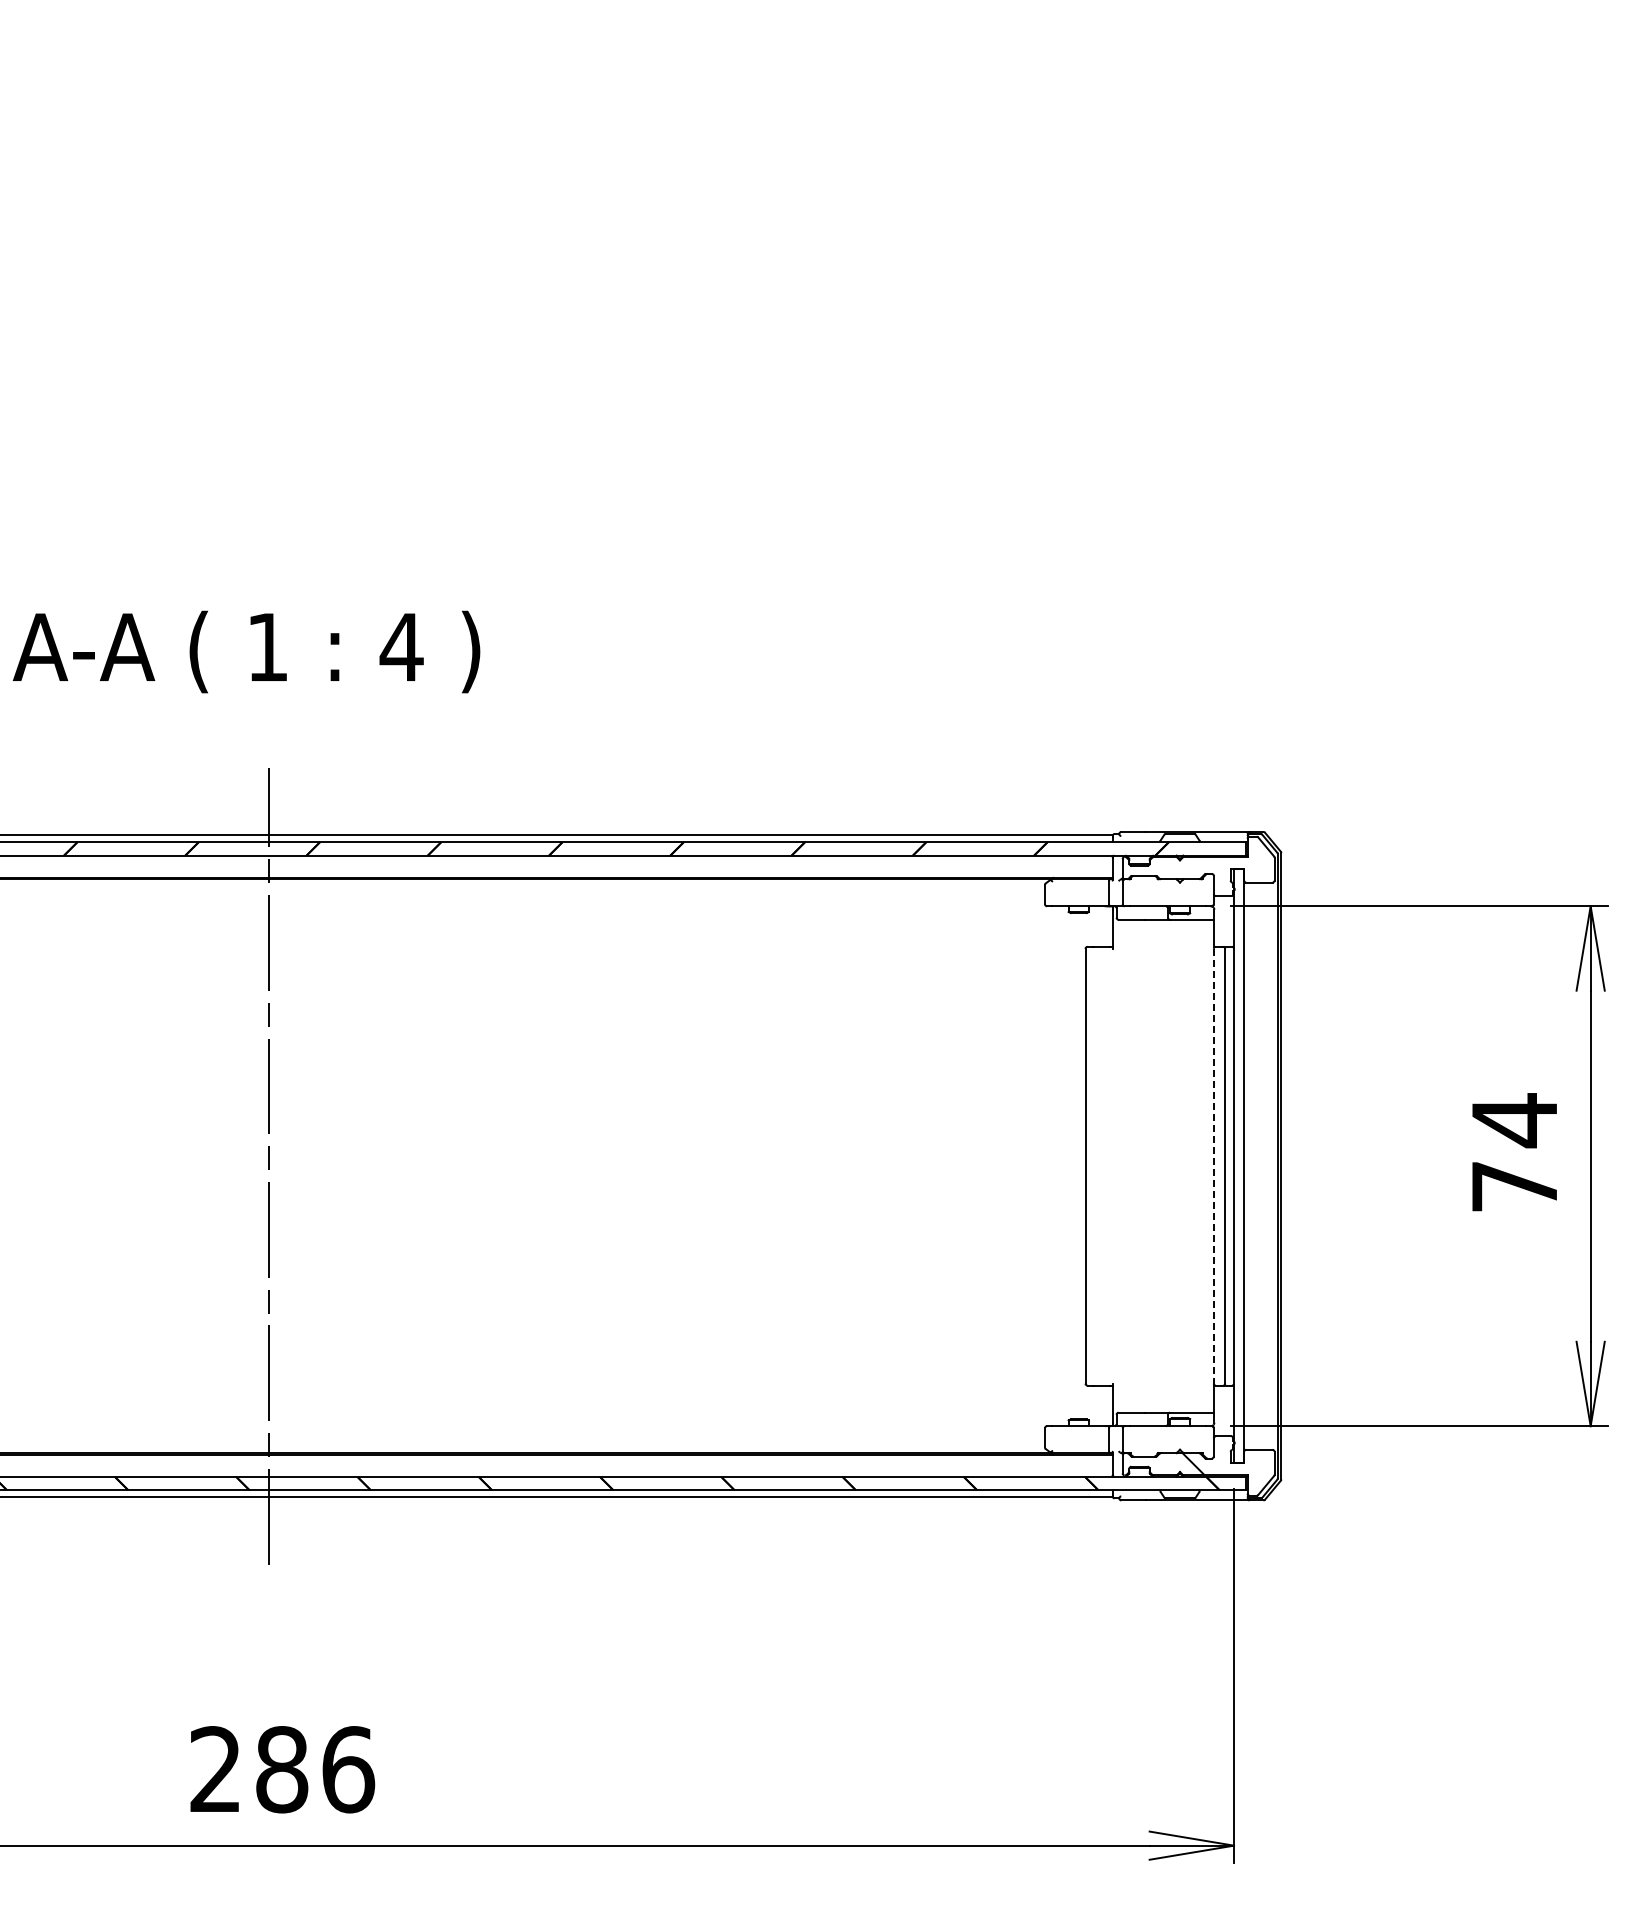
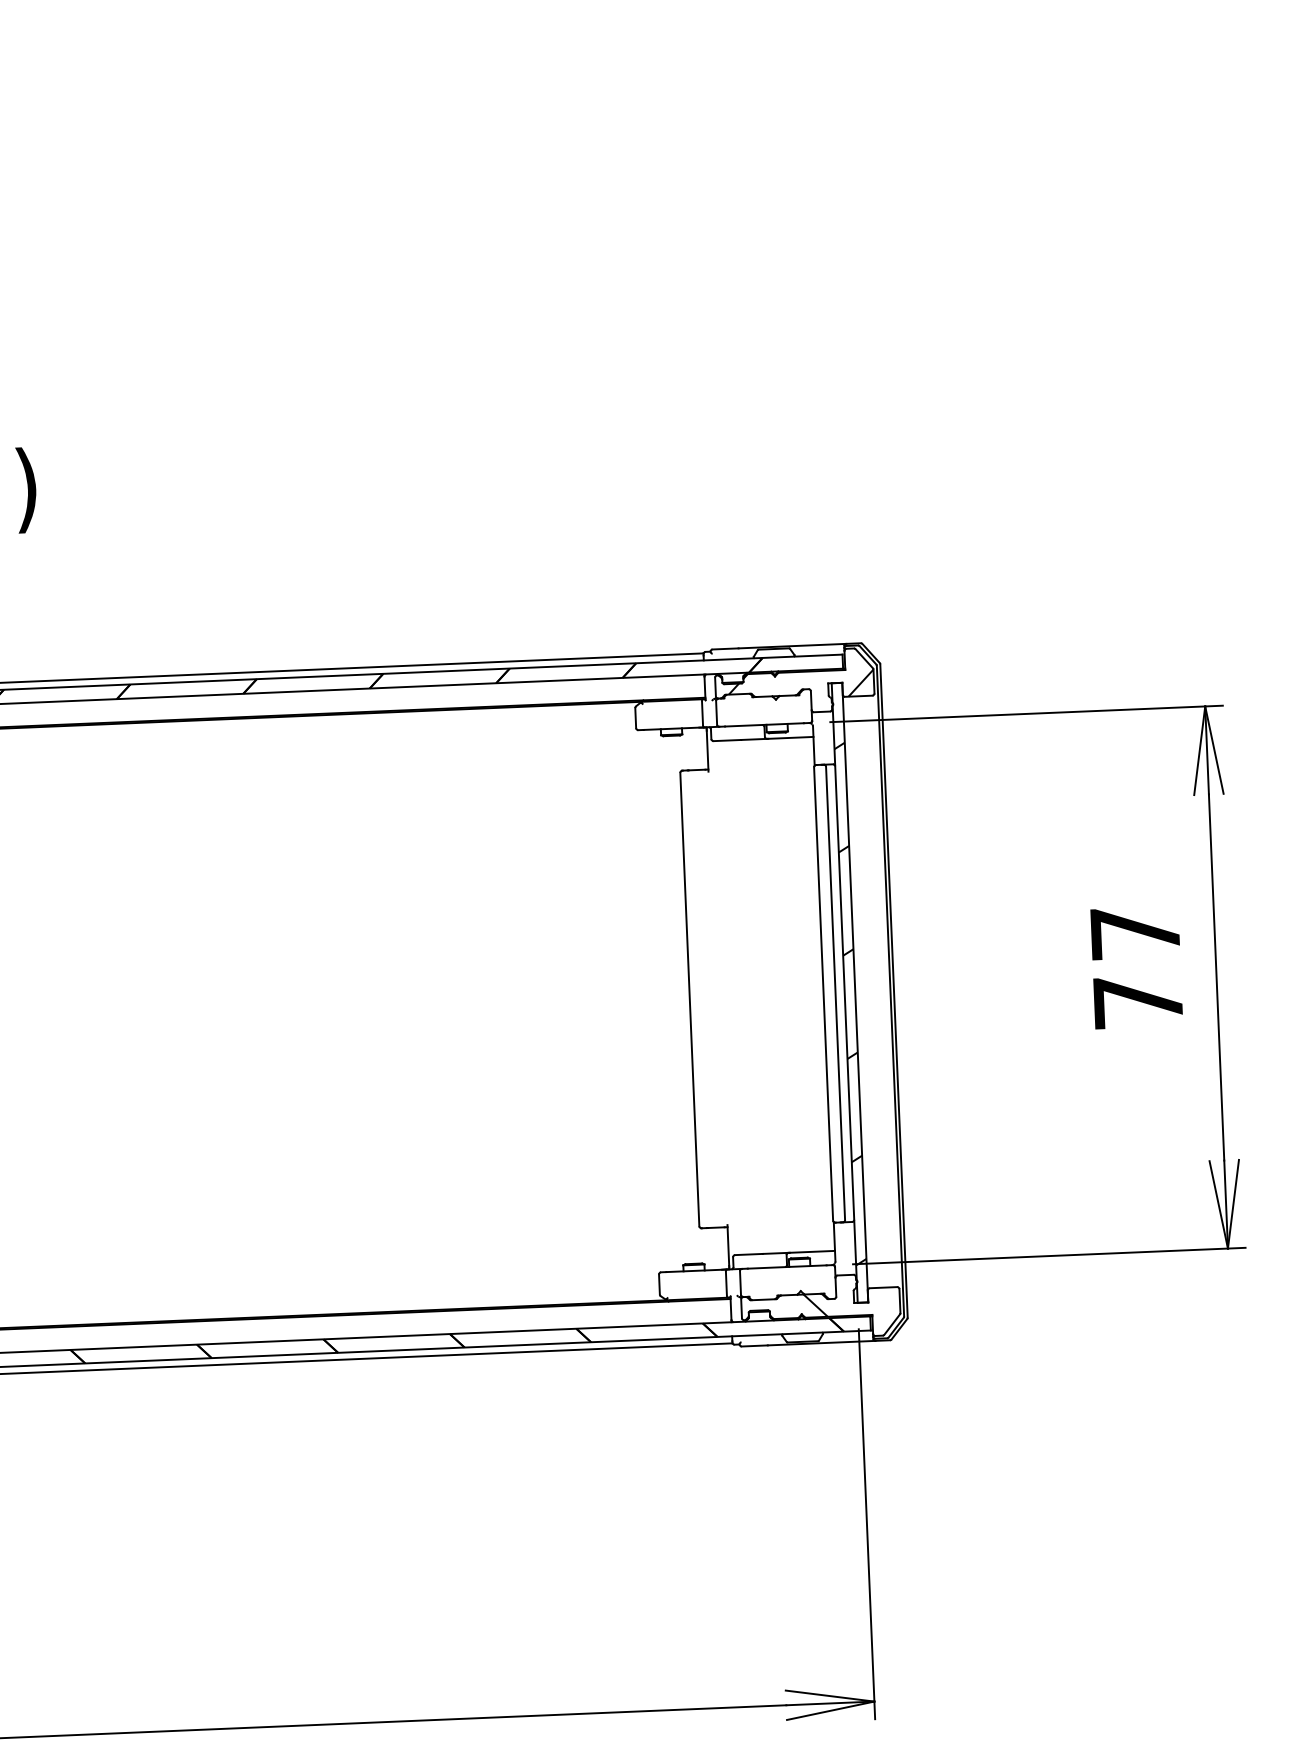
hatch: (1204, 869) -> (800, 684), added
text: (1514, 1120) -> (1135, 933), 74 -> 77
line: (1213, 1166) -> (823, 994), dashed -> solid
hatch: (1239, 1176) -> (850, 1003), added

